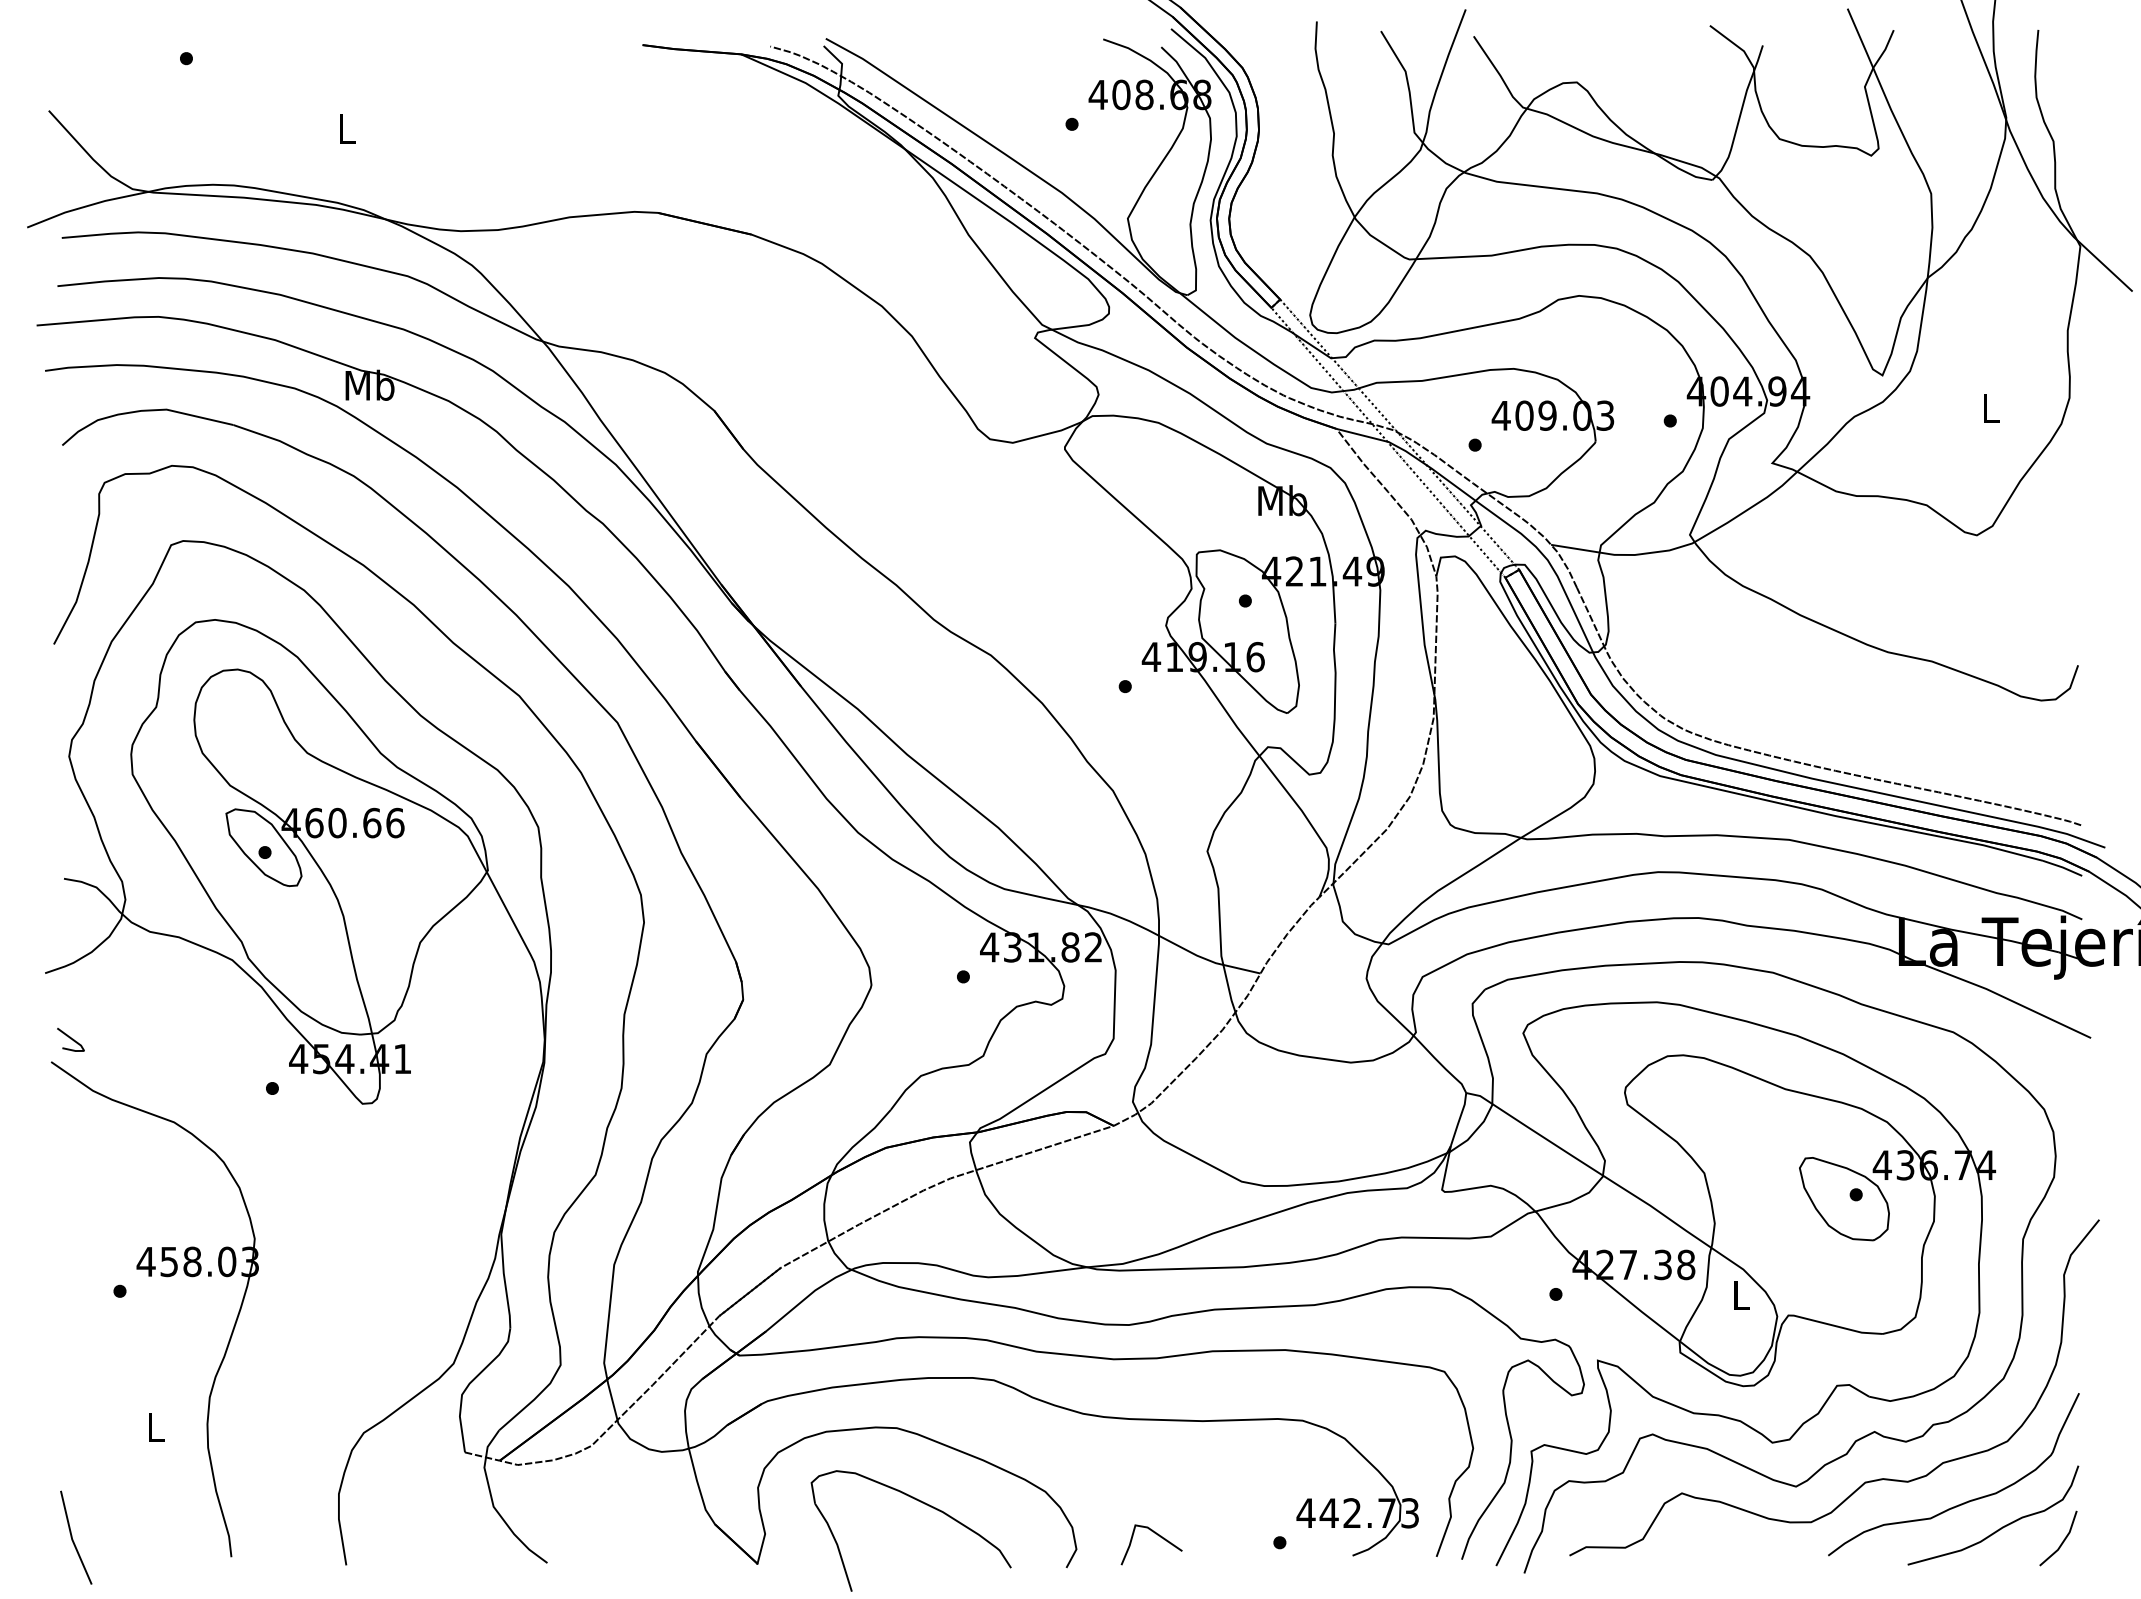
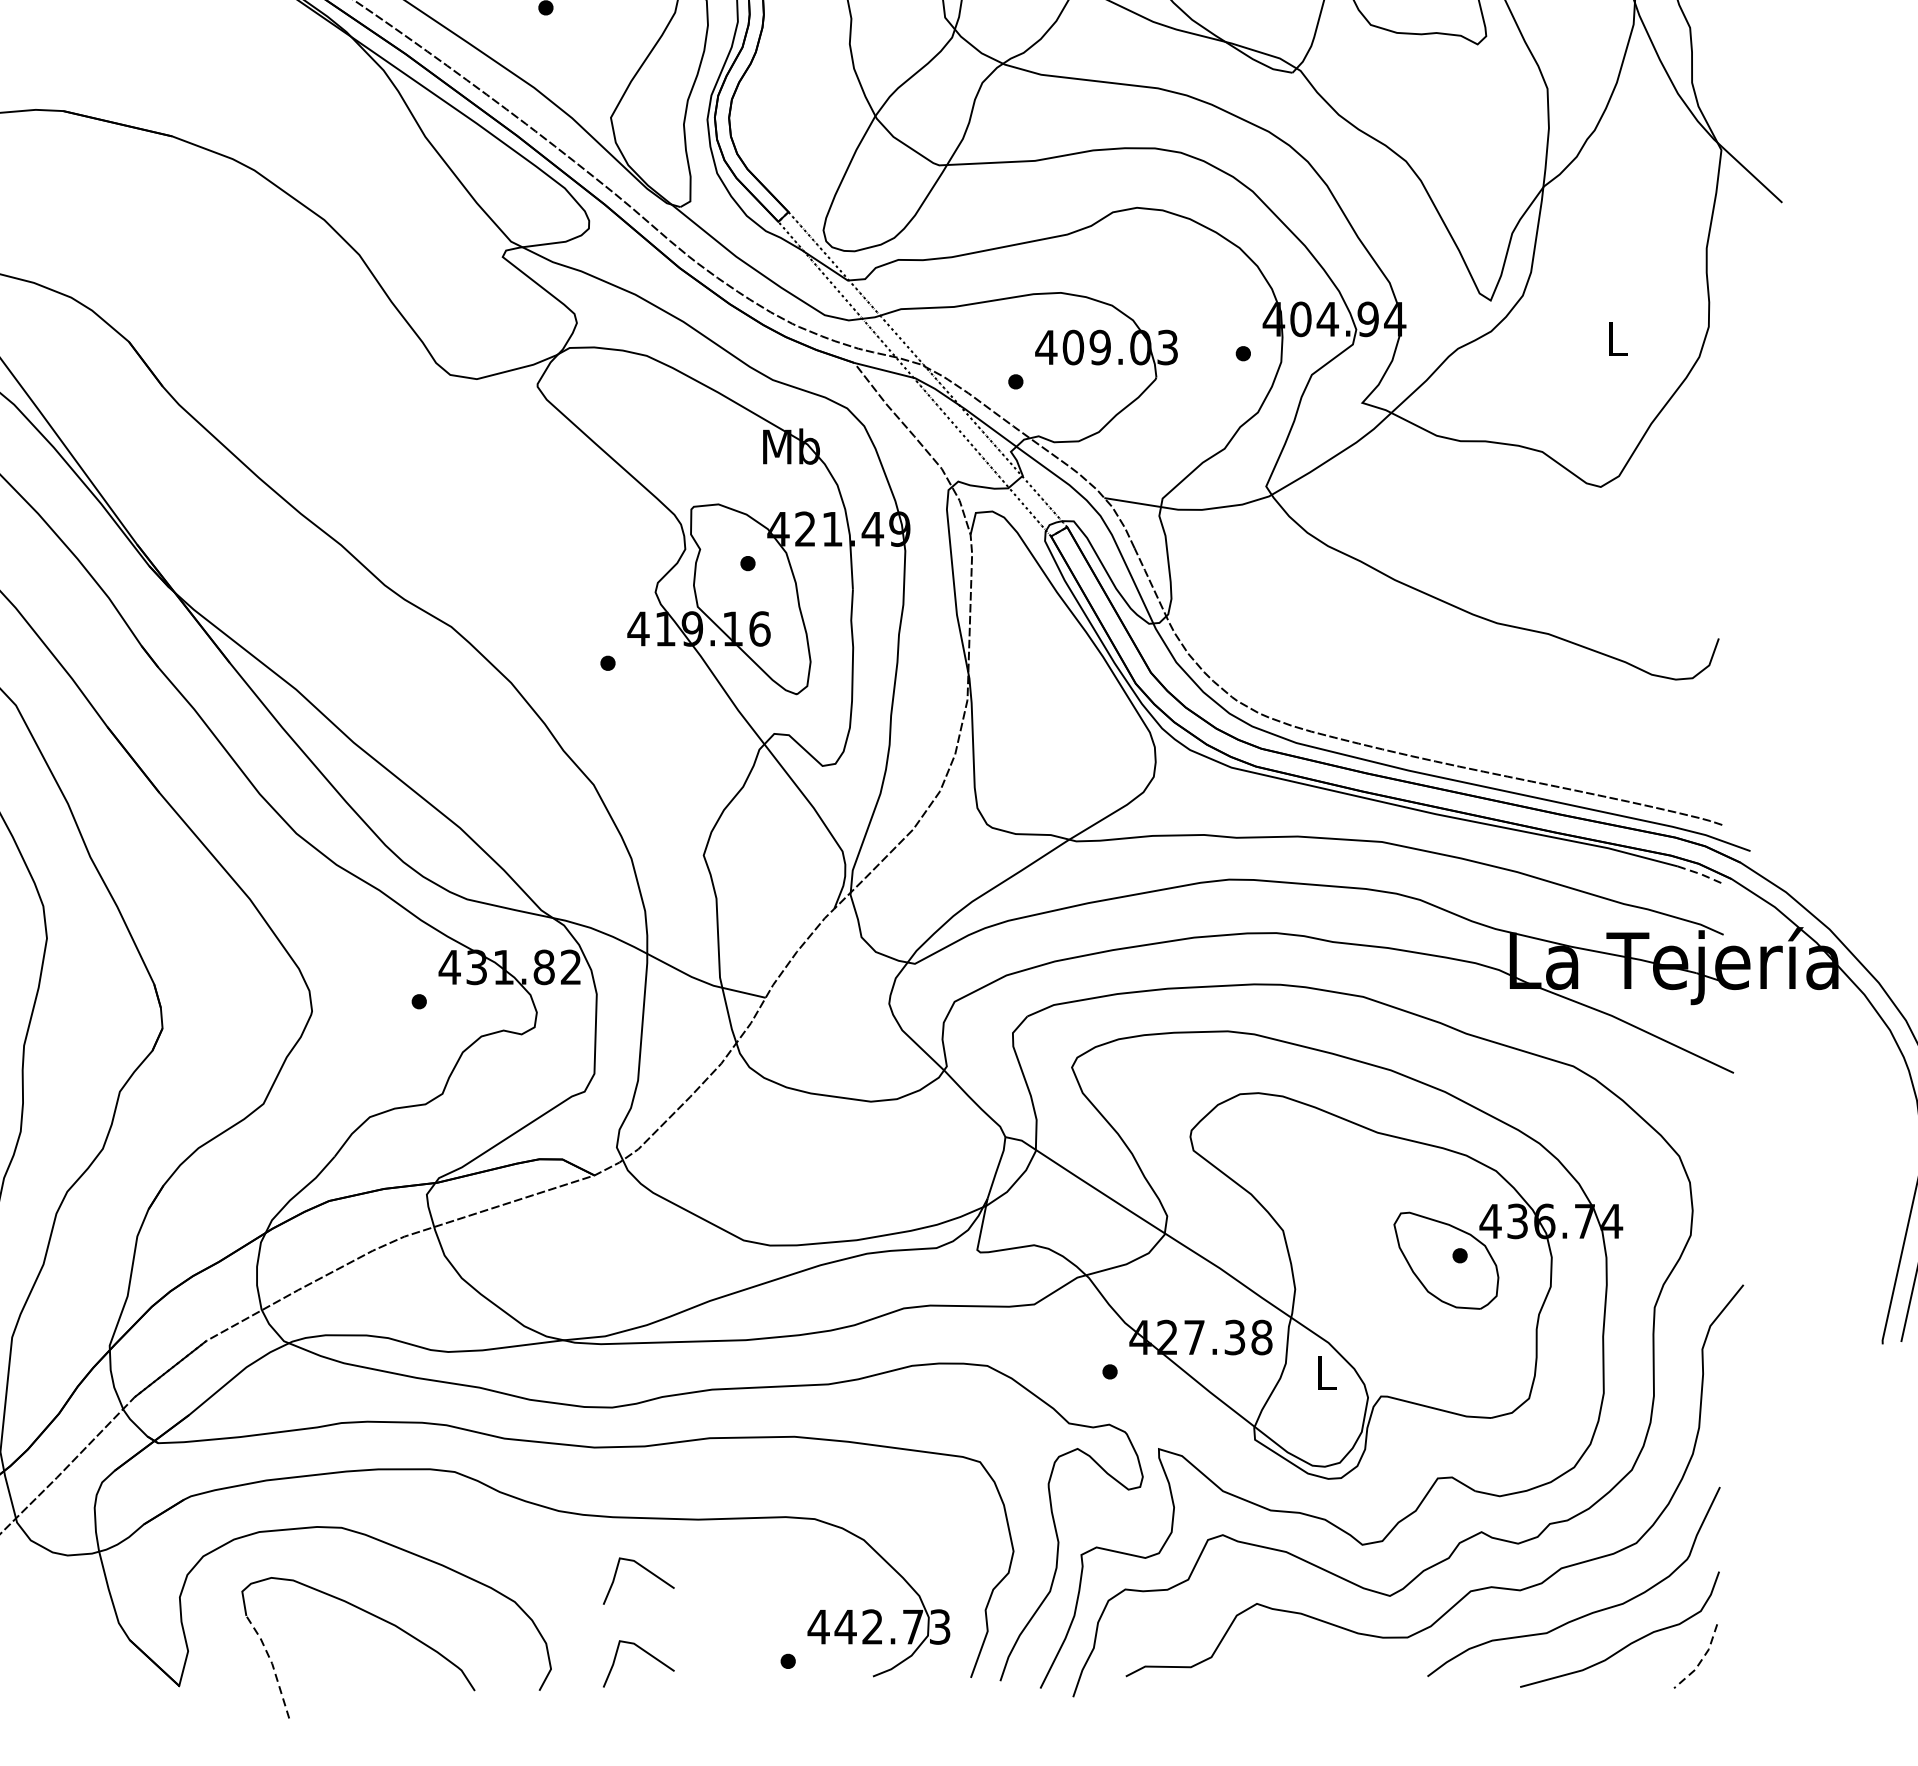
line: (2062, 867) -> (1700, 874), solid -> dashed
line: (1158, 1465) -> (646, 1571), added
line: (2063, 1541) -> (1701, 1659), solid -> dashed
line: (837, 1544) -> (272, 1663), solid -> dashed

